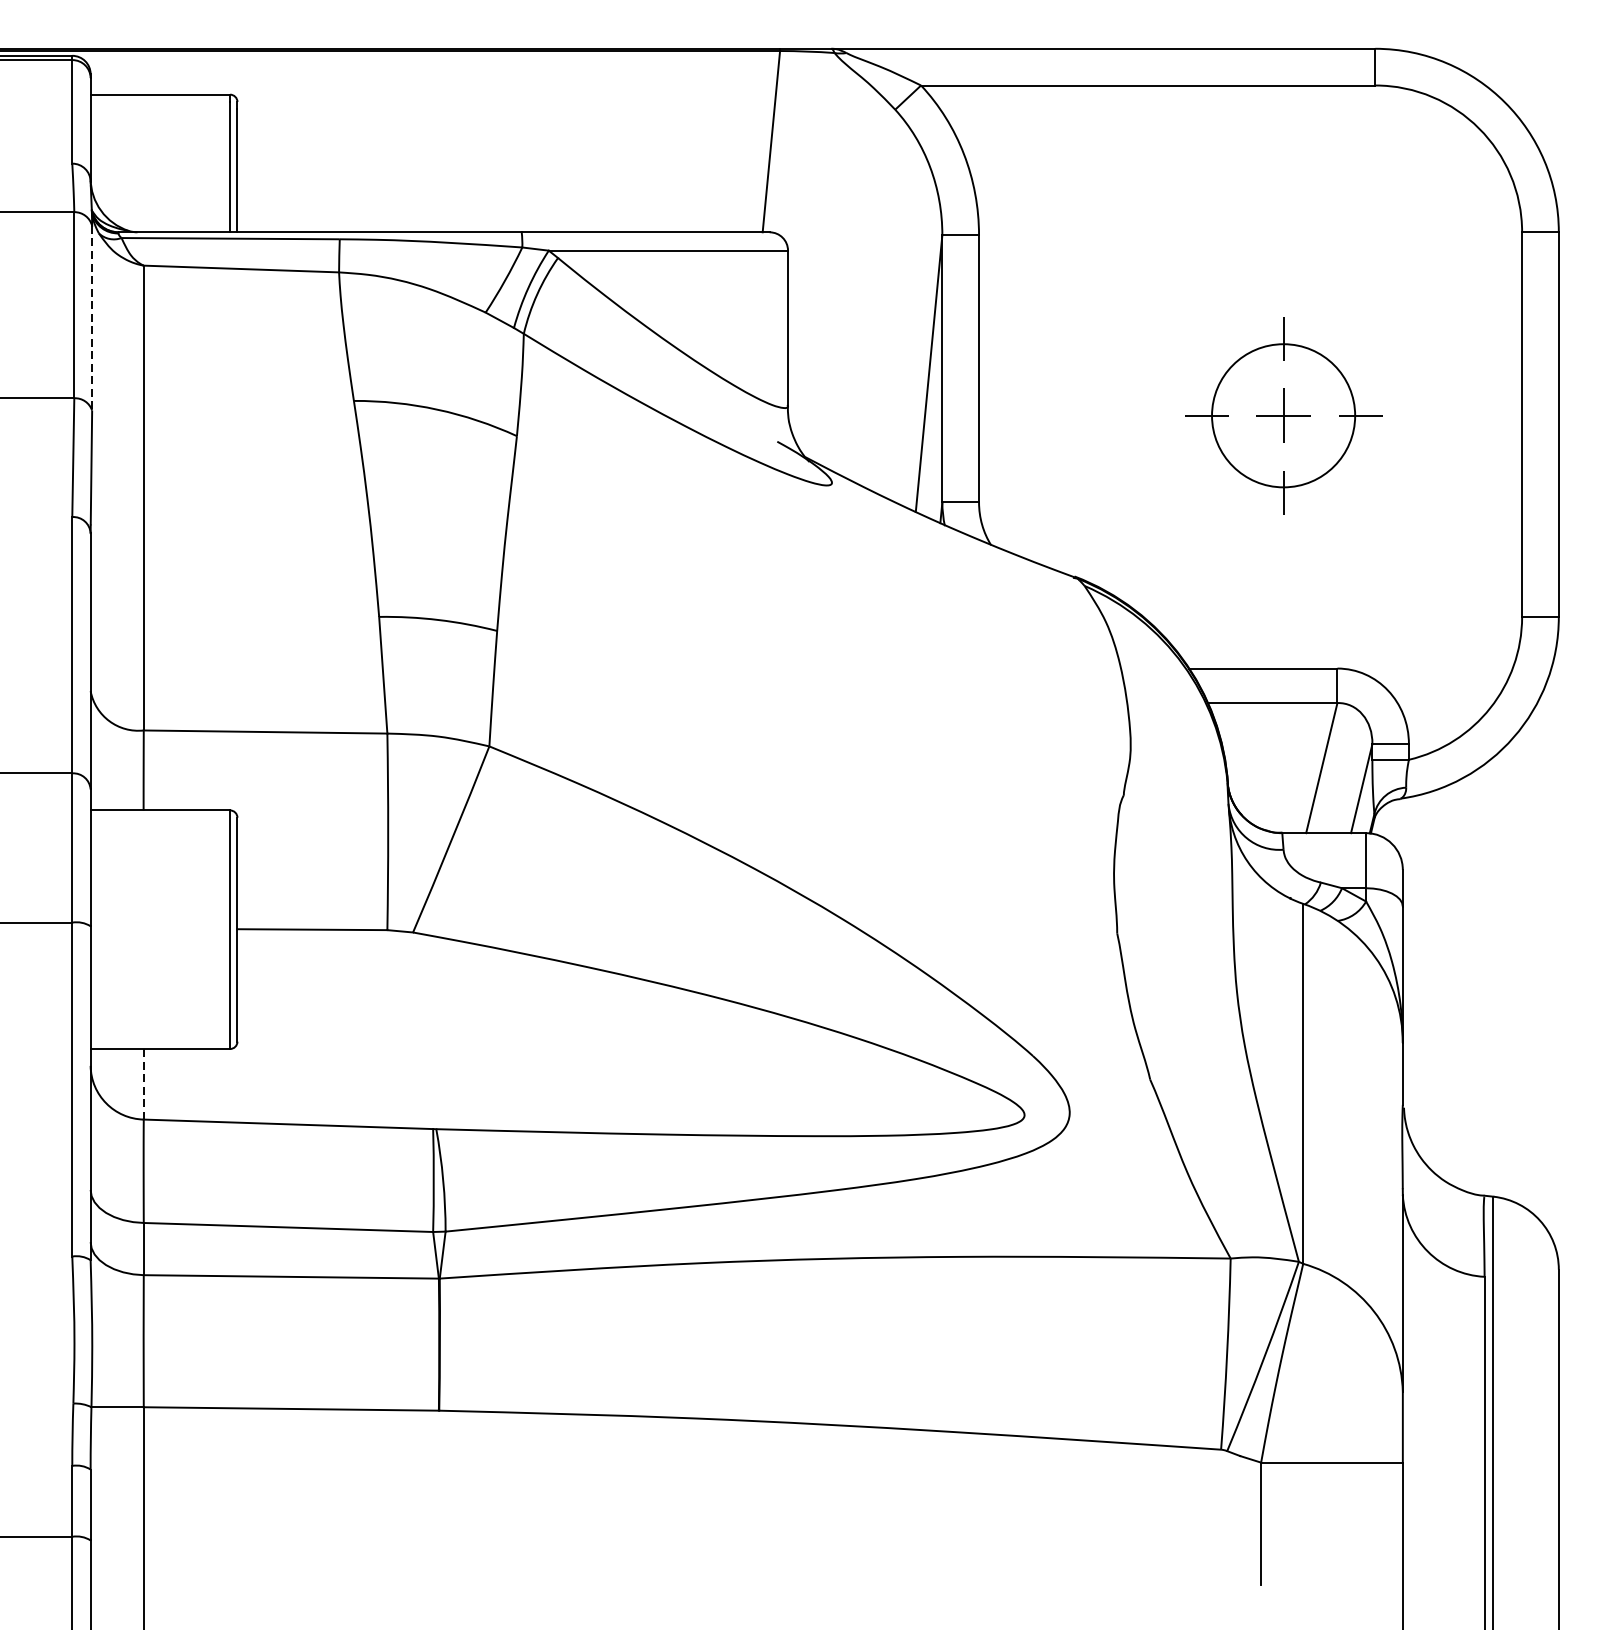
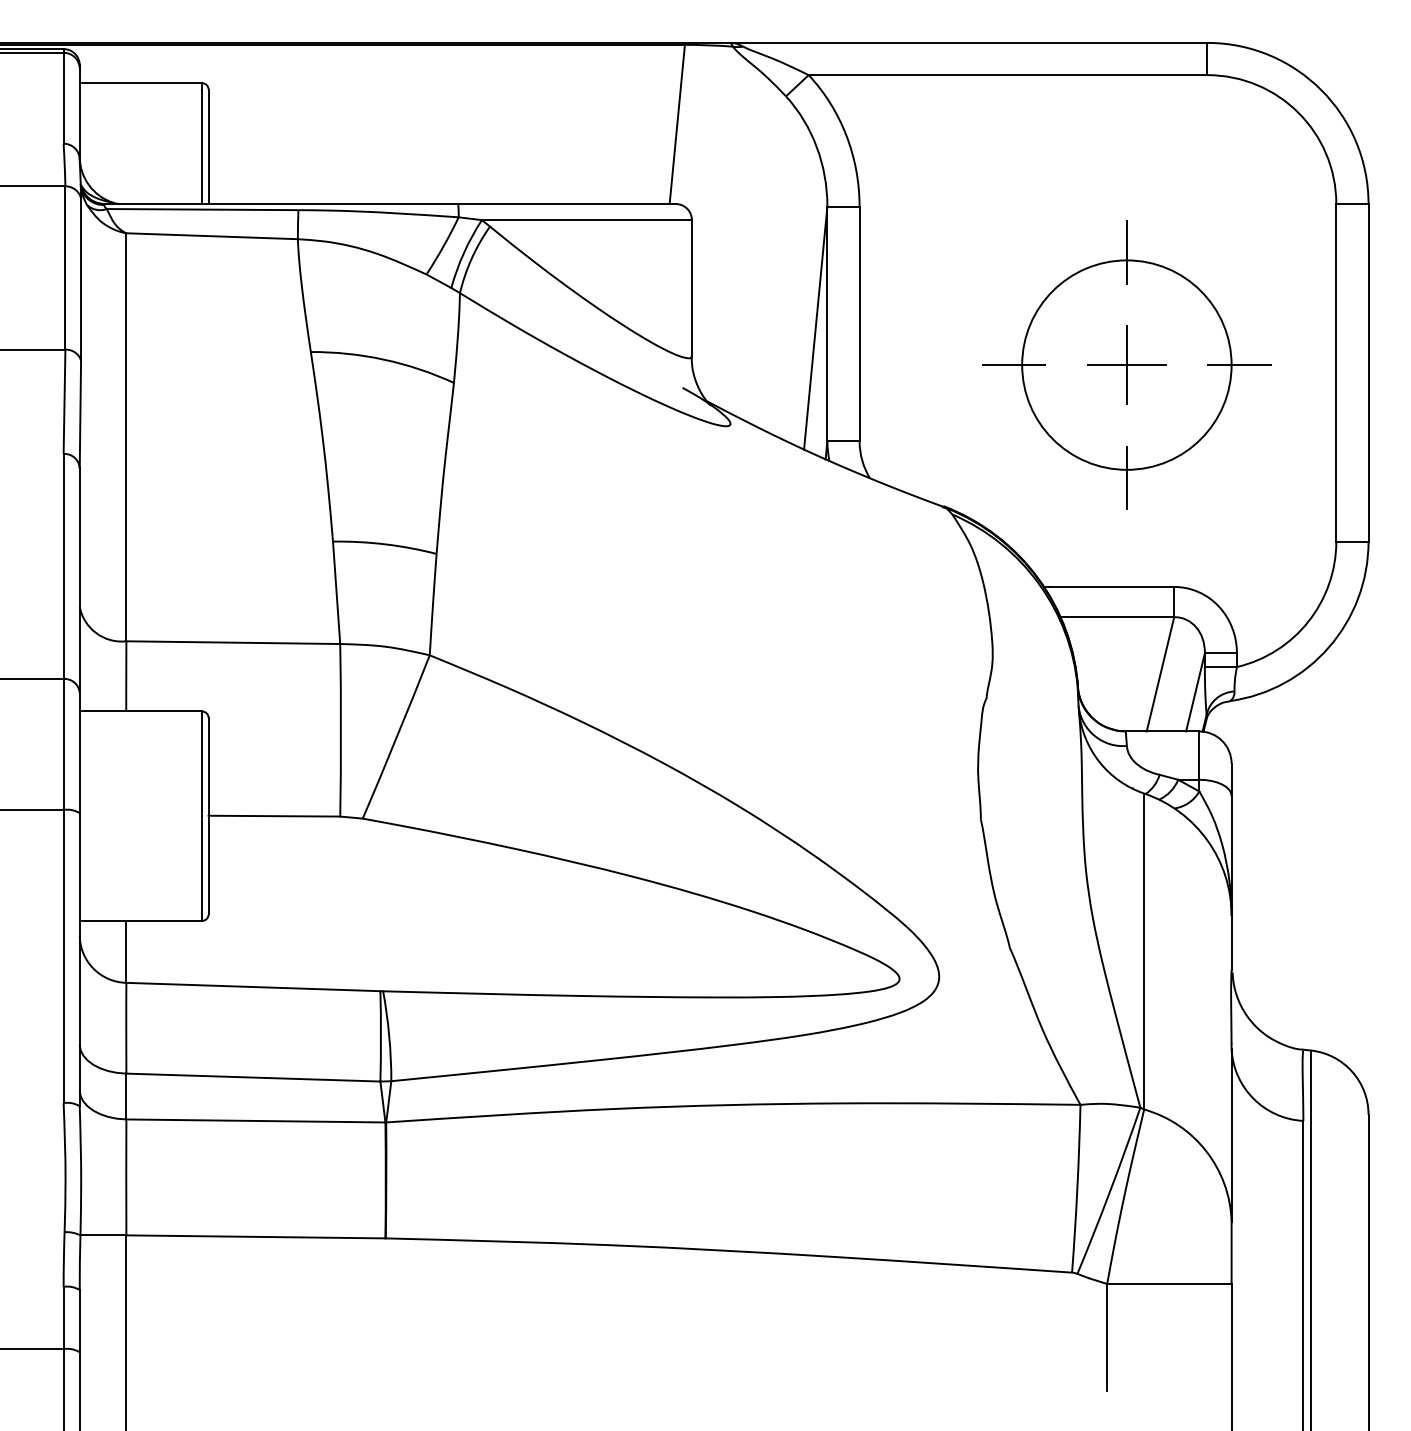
line: (92, 318) -> (81, 279), dashed -> solid
part: (1283, 415) -> (1126, 364), size x1.67
line: (143, 1083) -> (126, 951), dashed -> solid

